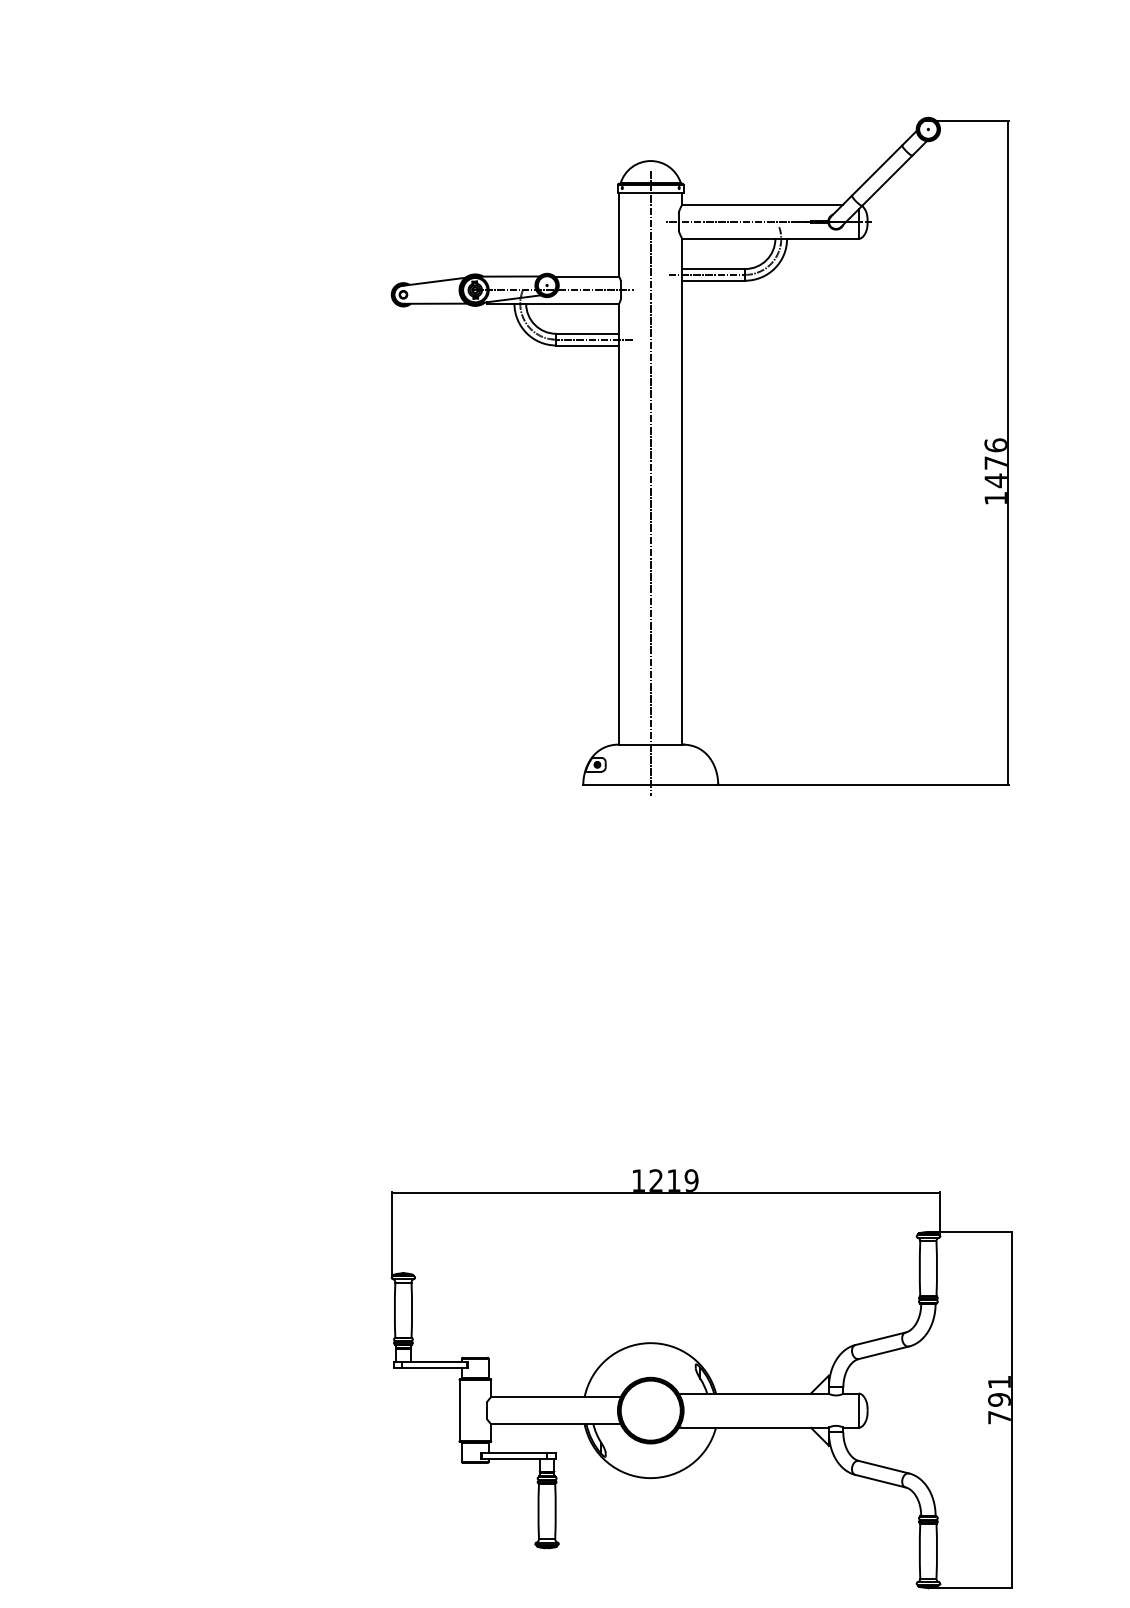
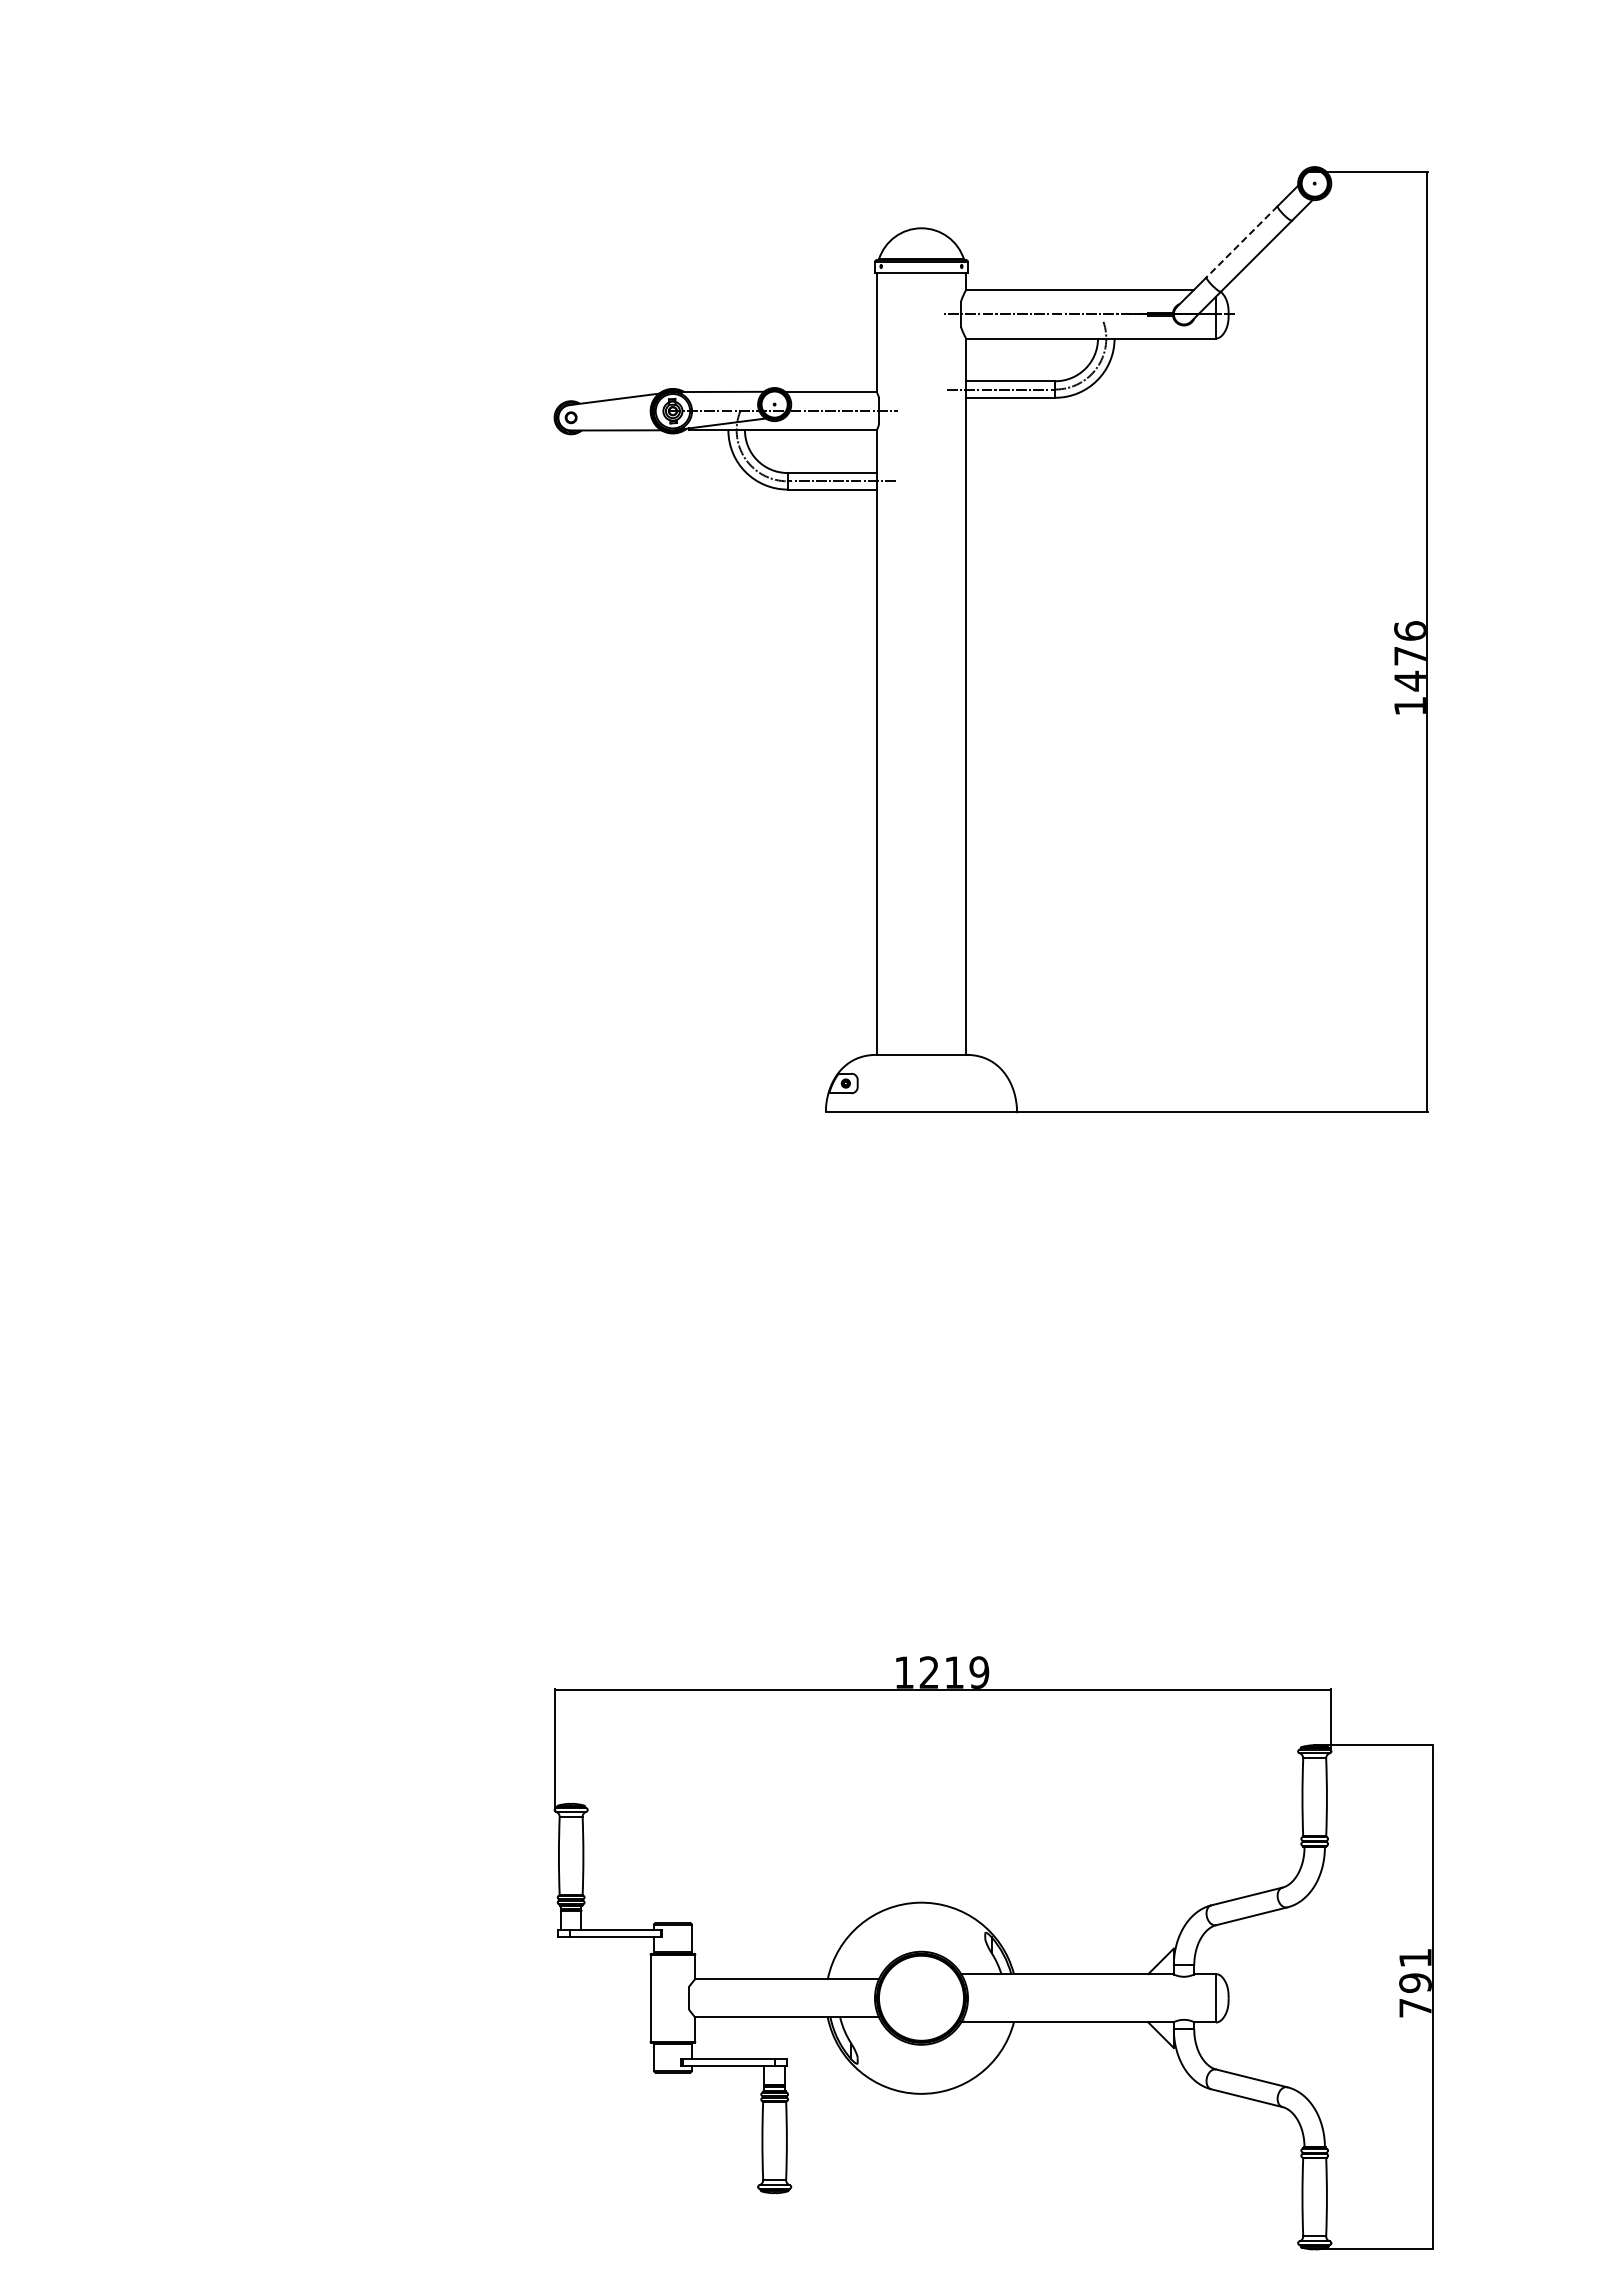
line: (876, 171) -> (1241, 242), solid -> dashed
line: (650, 483) -> (921, 685), removed

